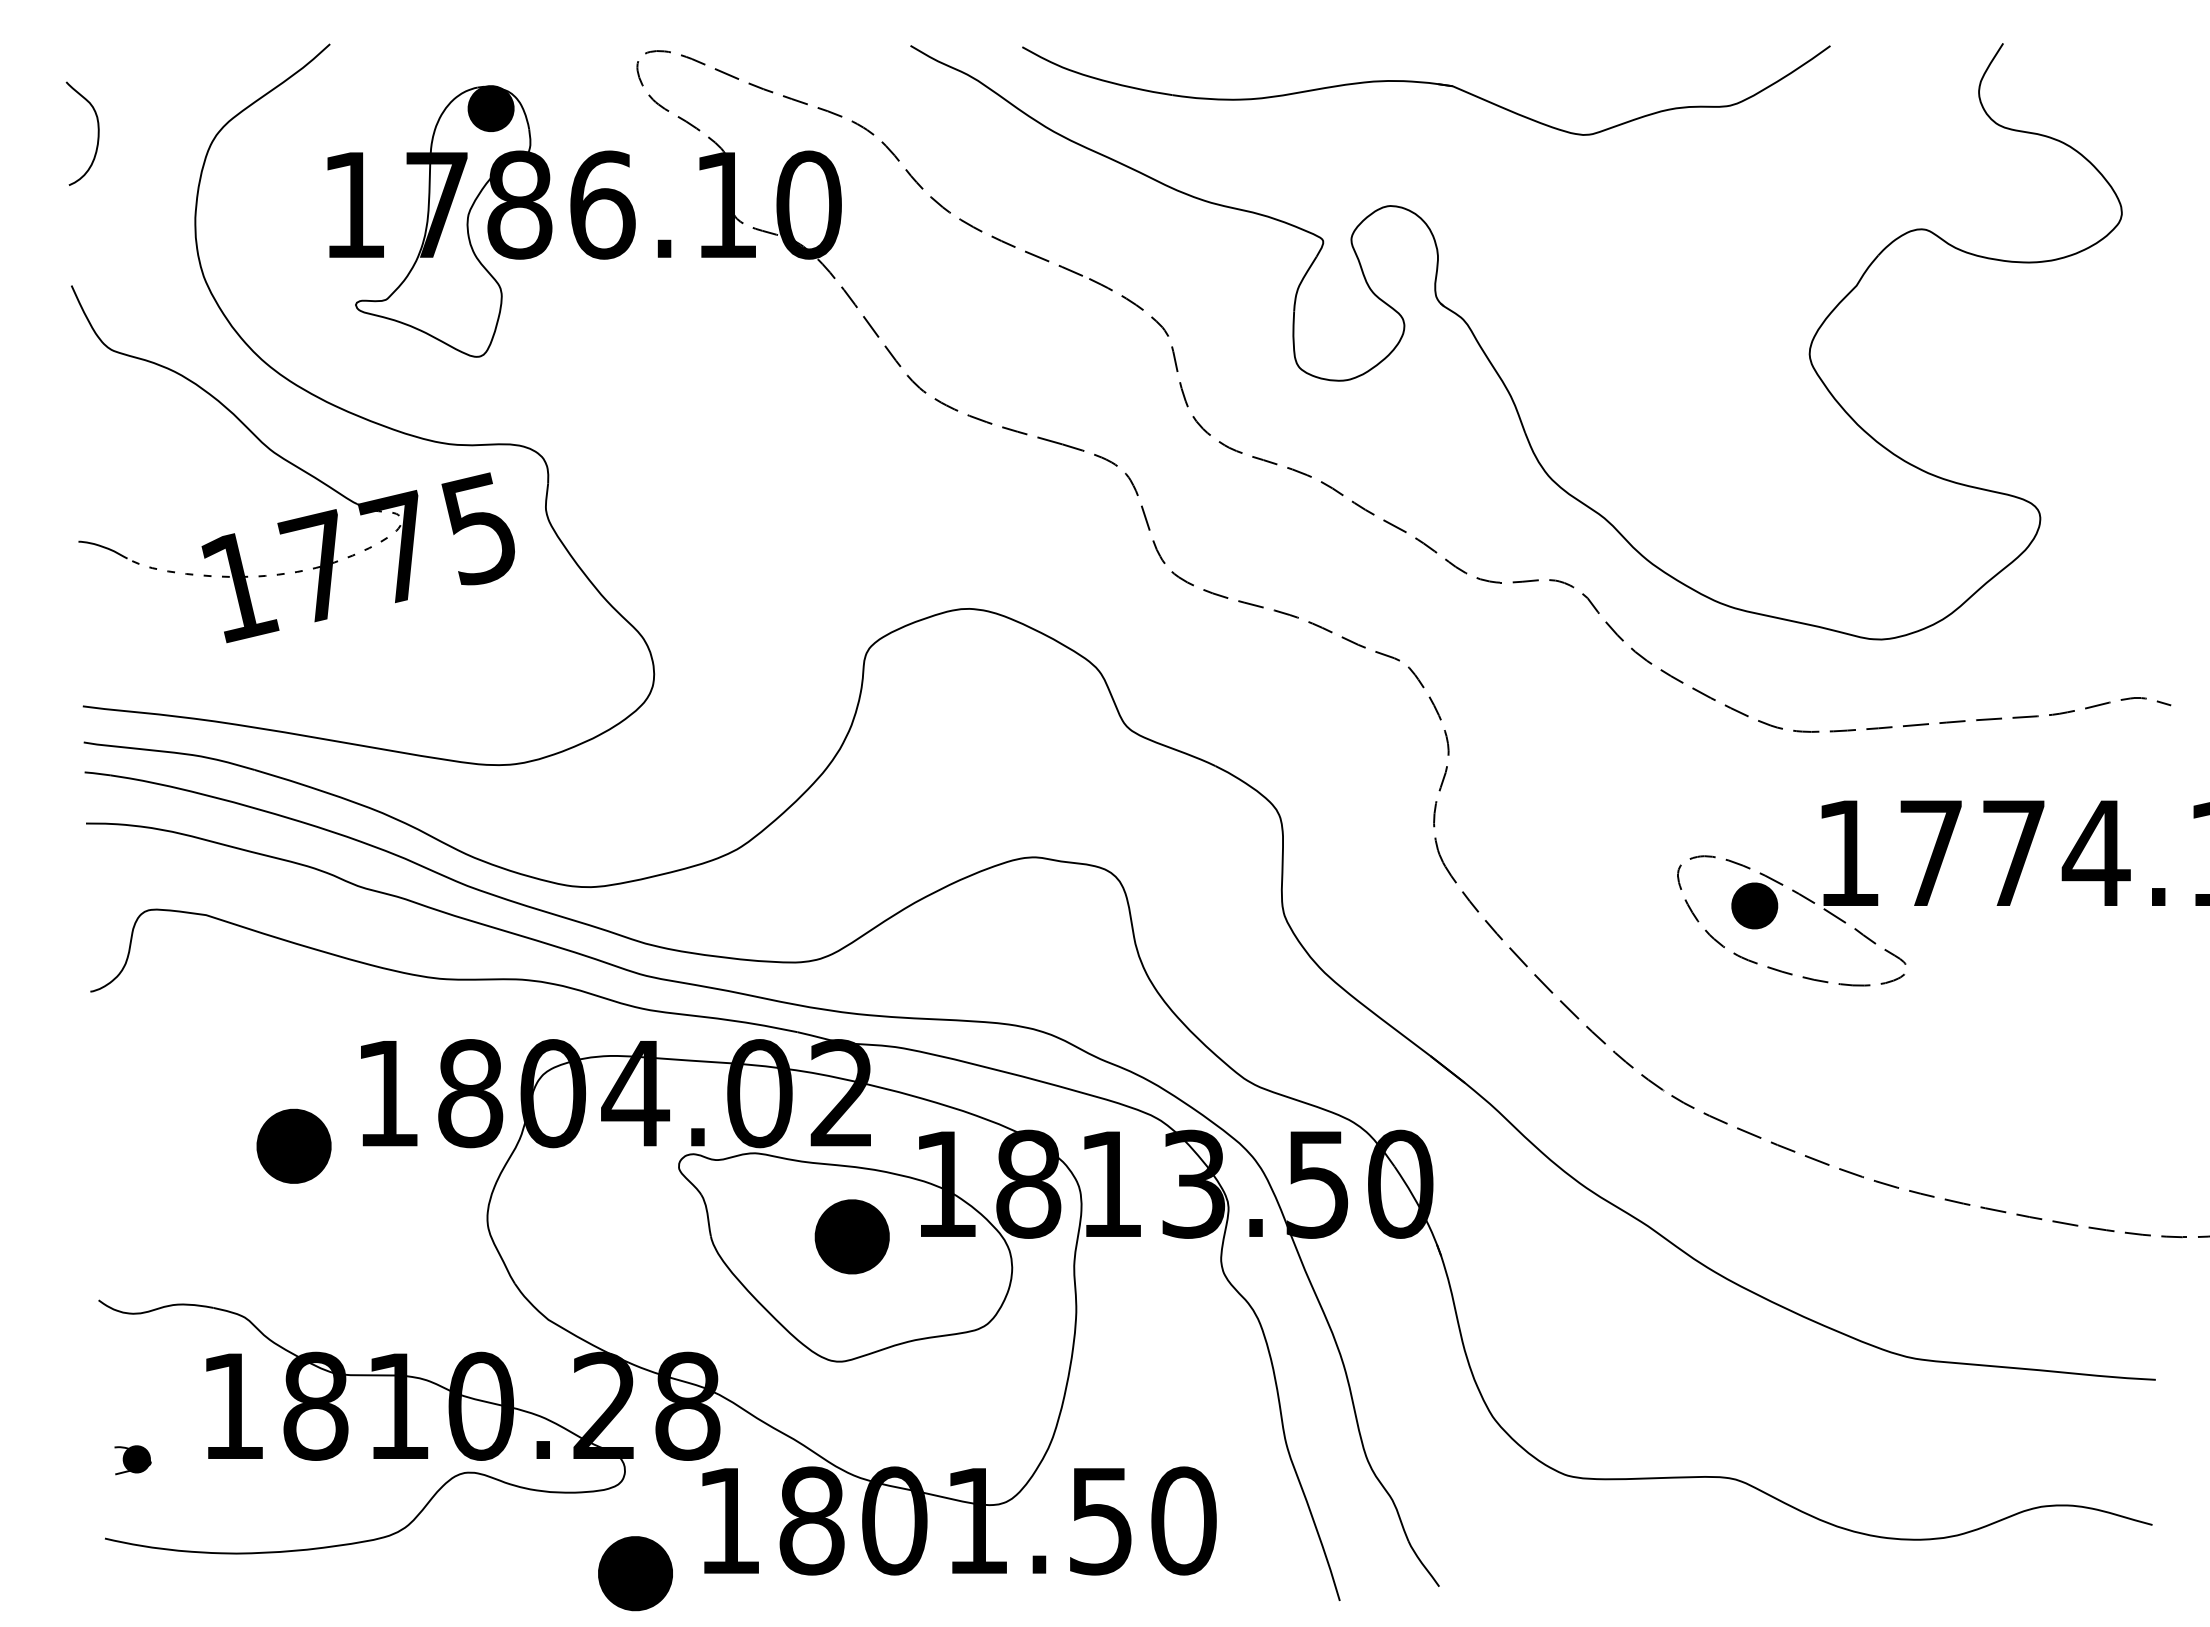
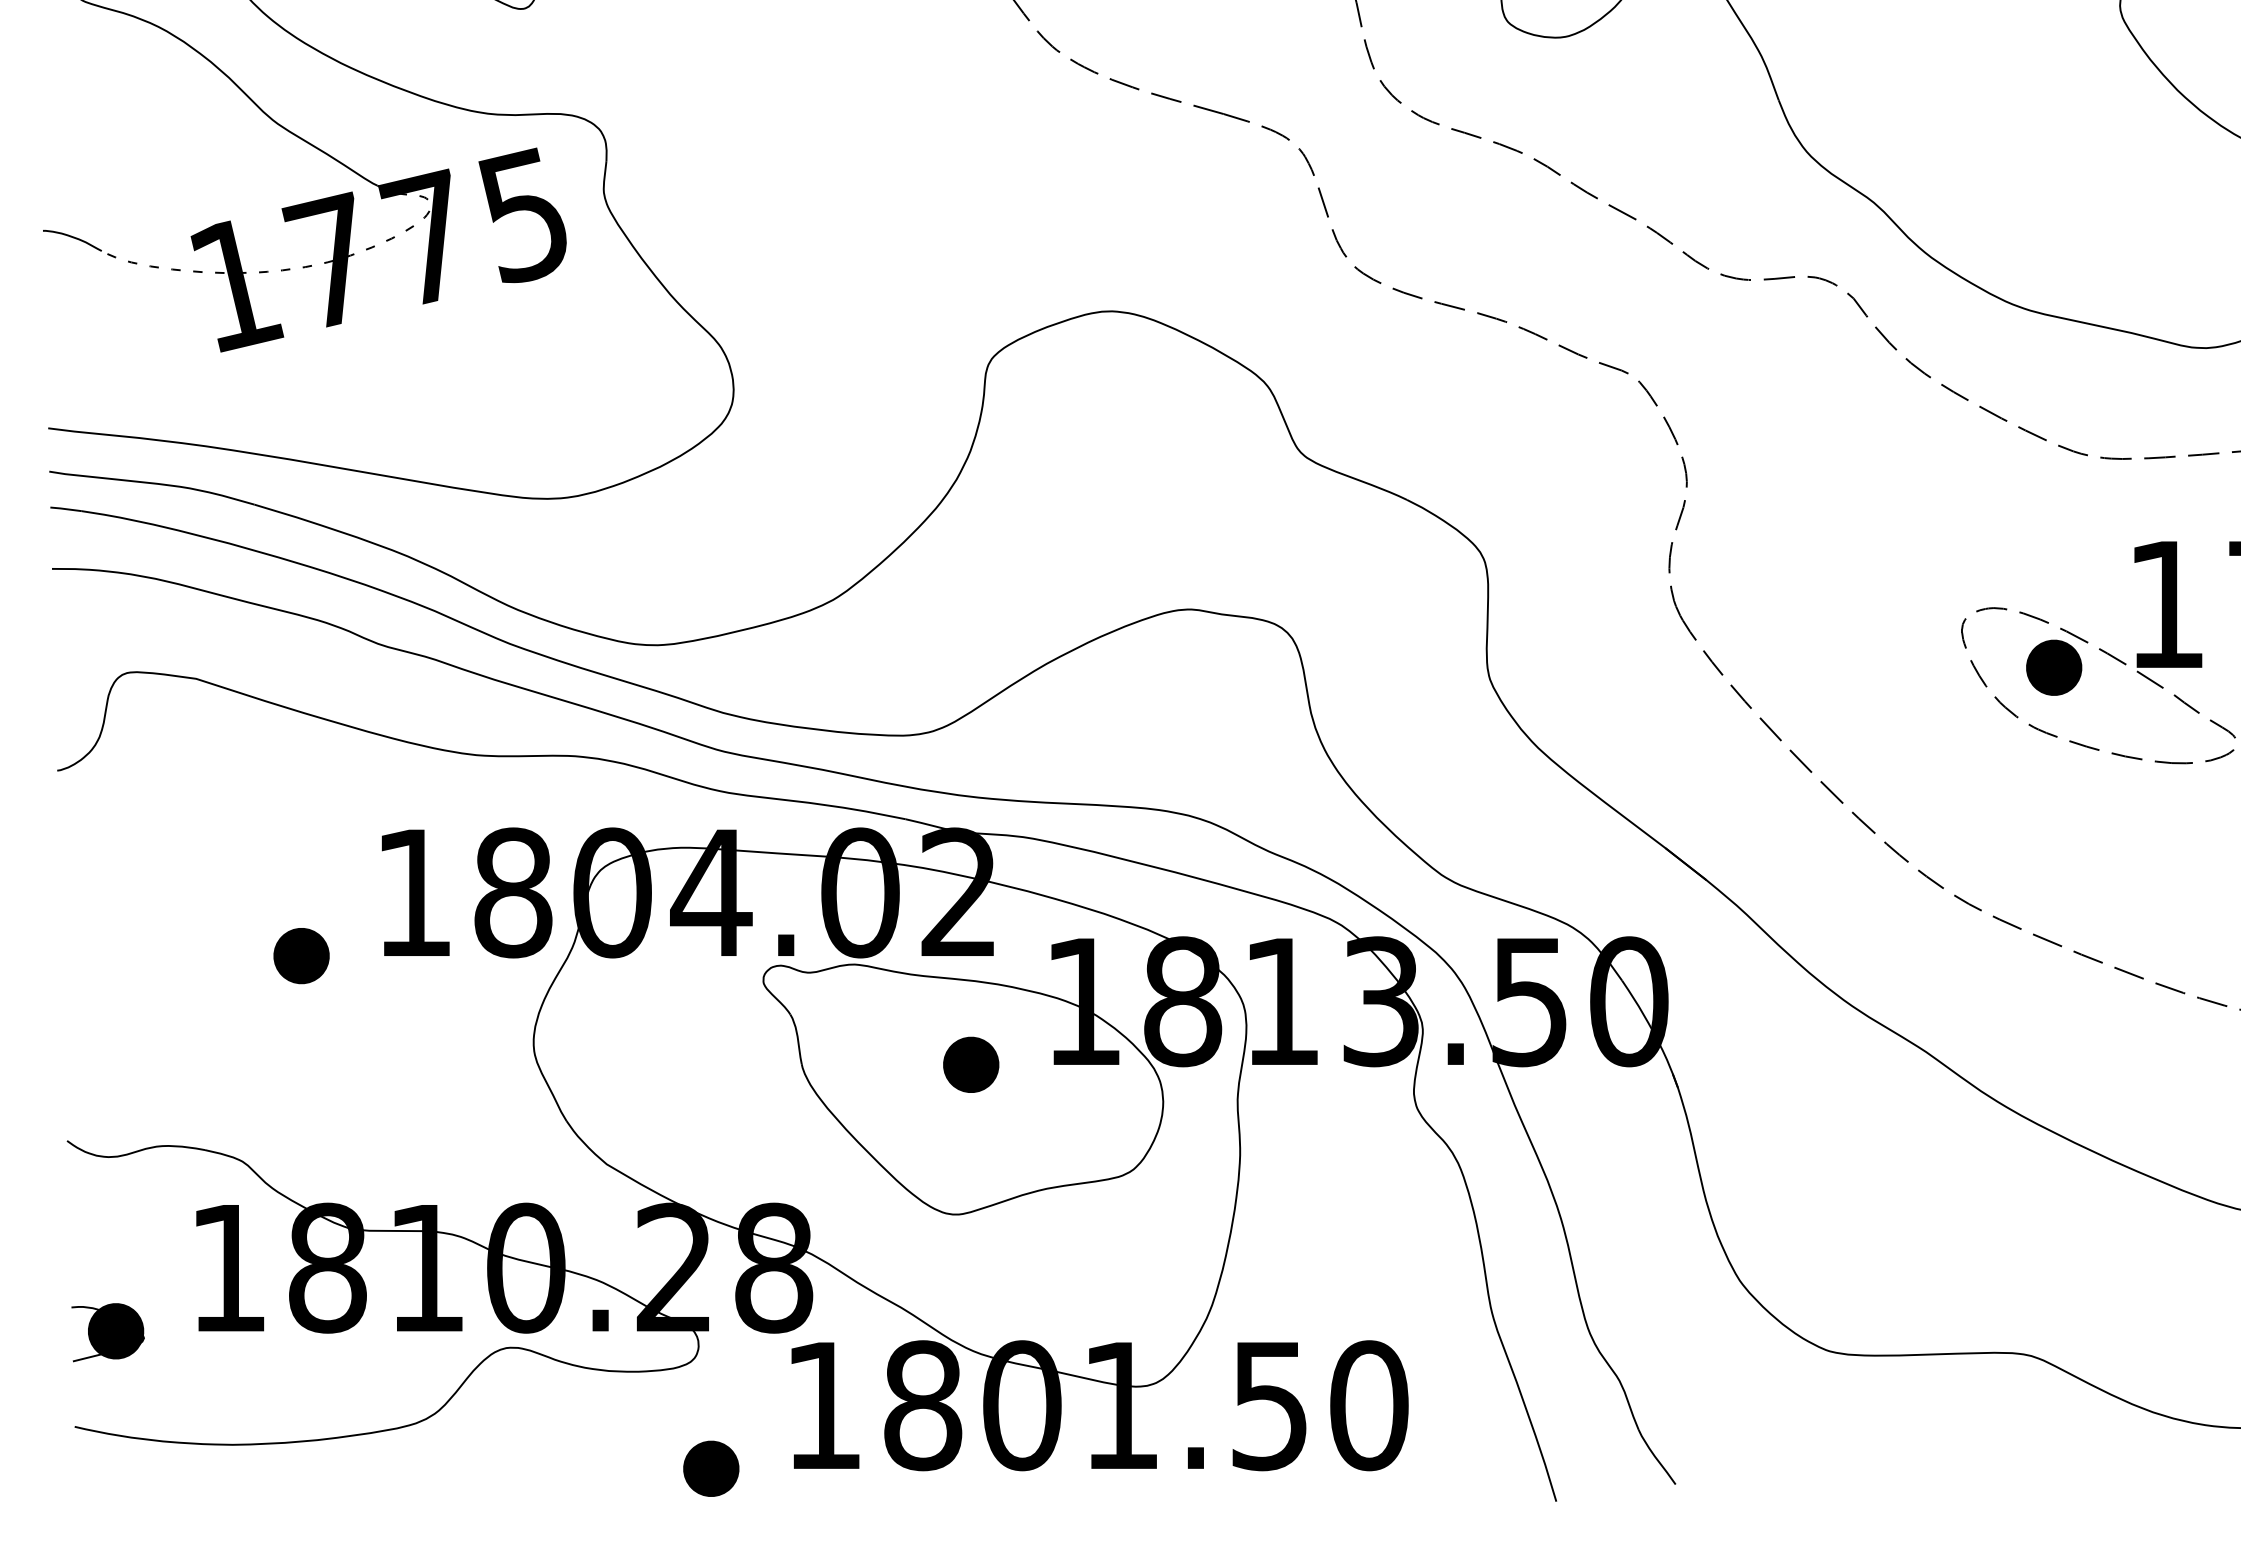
part: (293, 1145) -> (300, 955), size x0.62
part: (851, 1236) -> (970, 1064), size x0.62
part: (132, 1459) -> (107, 1331), size x1.67
part: (635, 1573) -> (711, 1468), size x0.62

